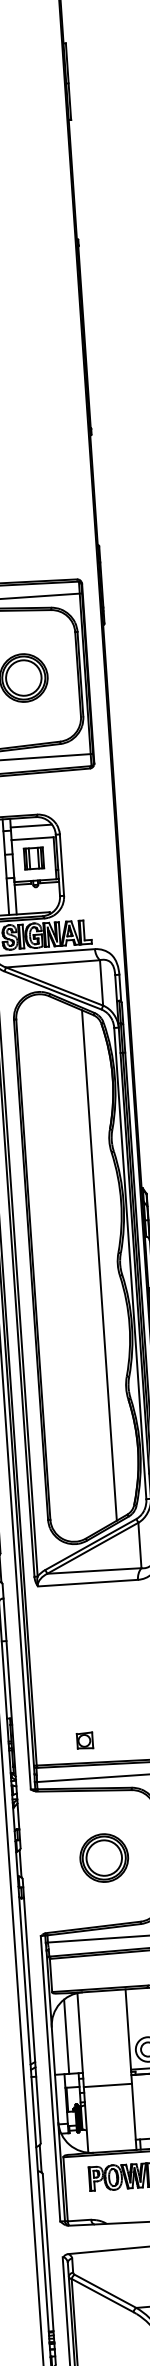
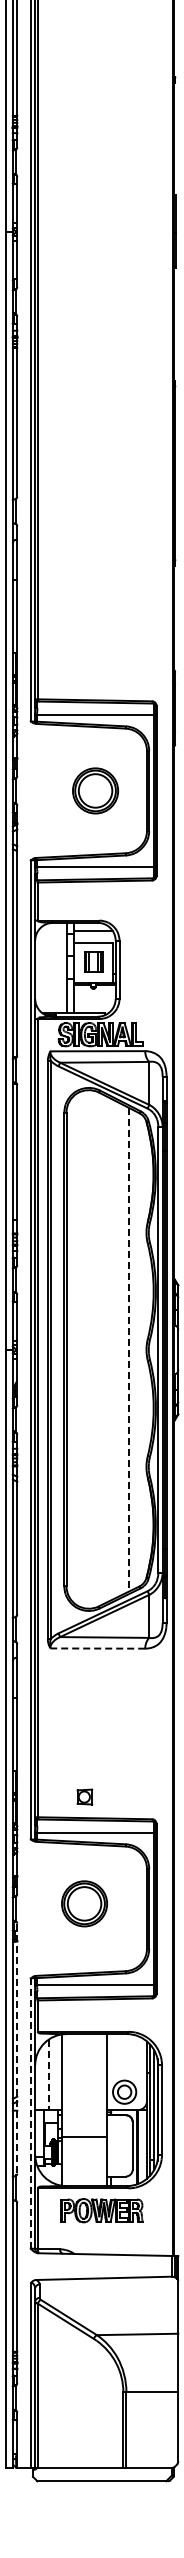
line: (99, 1265) -> (129, 1349), solid -> dashed
line: (87, 1583) -> (97, 1648), solid -> dashed
part: (104, 1857) -> (84, 1903), moved
line: (31, 2011) -> (17, 2048), solid -> dashed
line: (66, 2037) -> (48, 2075), solid -> dashed
line: (50, 2078) -> (30, 2113), solid -> dashed
line: (108, 2085) -> (84, 2136), moved

